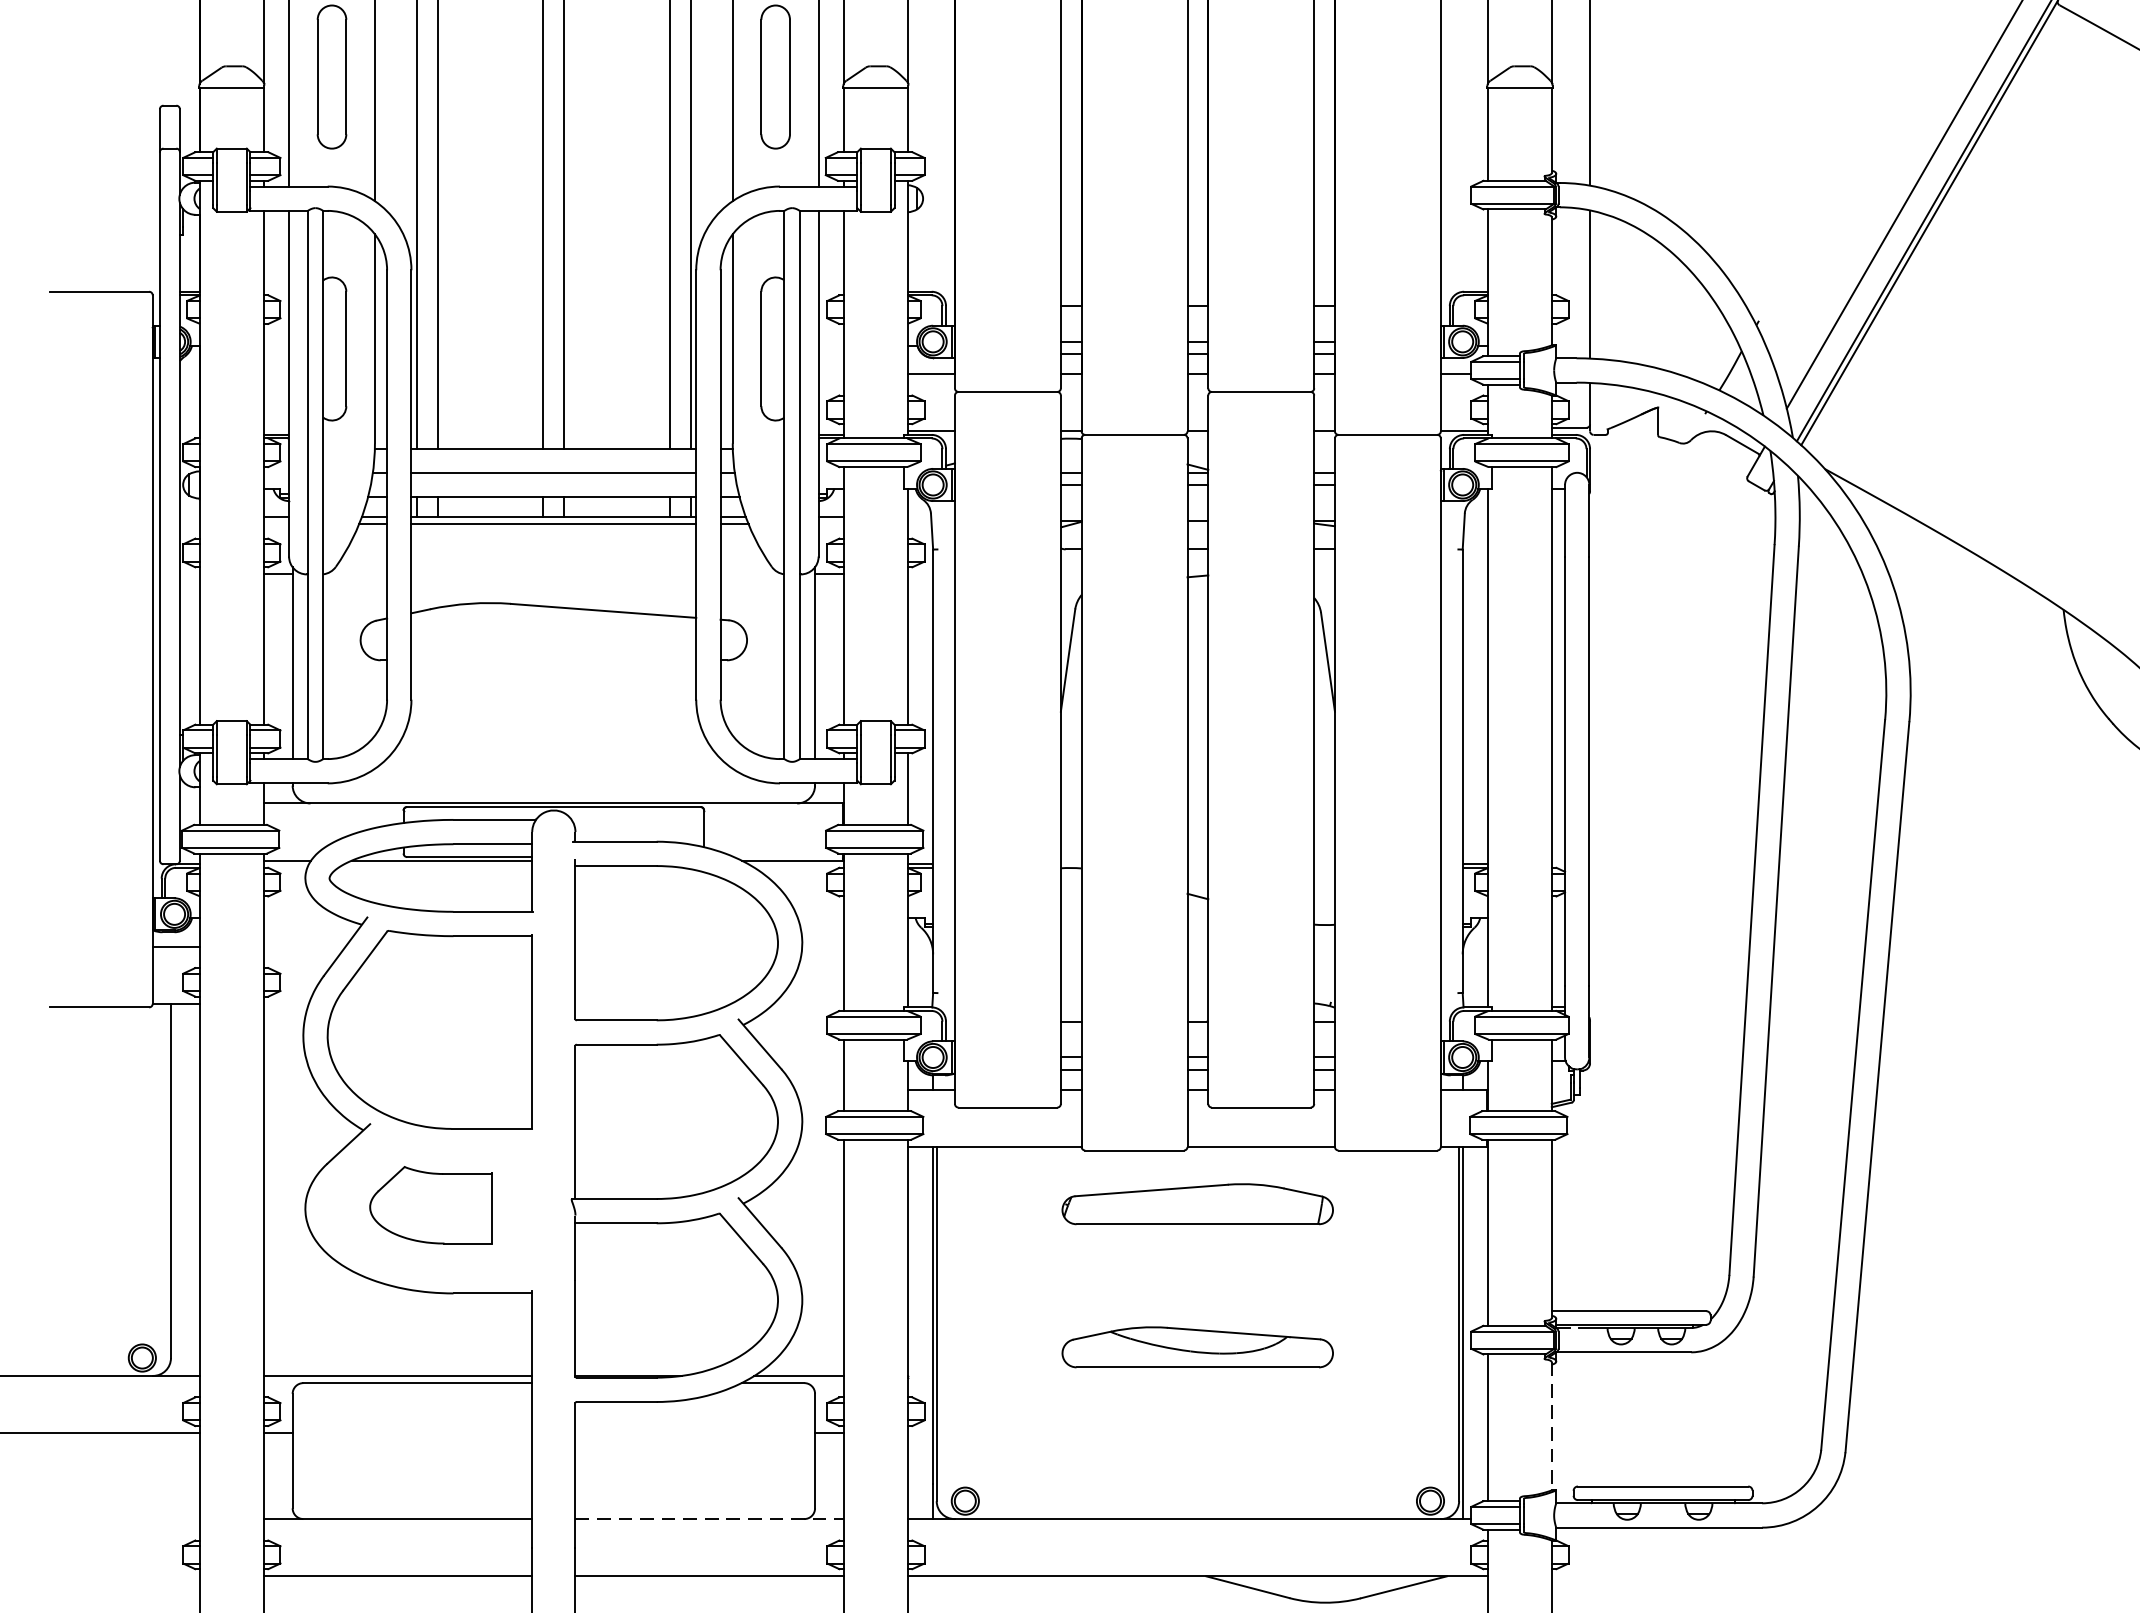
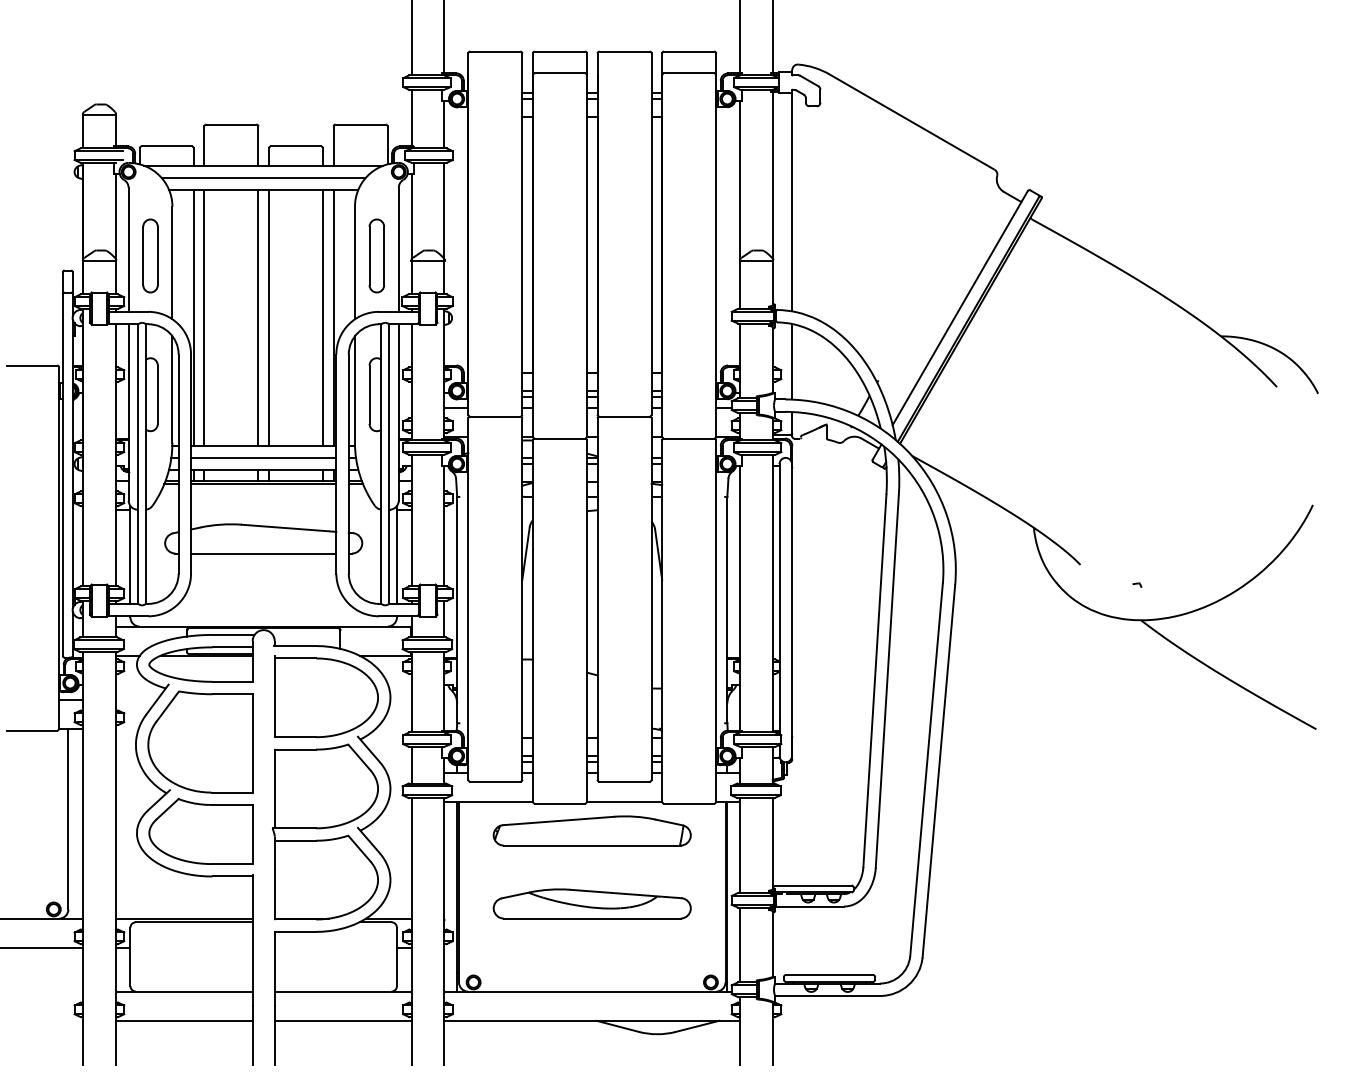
line: (553, 660) -> (263, 553), added
part: (1196, 1203) -> (591, 830), size x1.43
part: (429, 1205) -> (200, 831), size x1.67
part: (1196, 1346) -> (591, 903), size x1.43
line: (1551, 1426) -> (772, 944), dashed -> solid
line: (710, 1518) -> (343, 991), dashed -> solid

